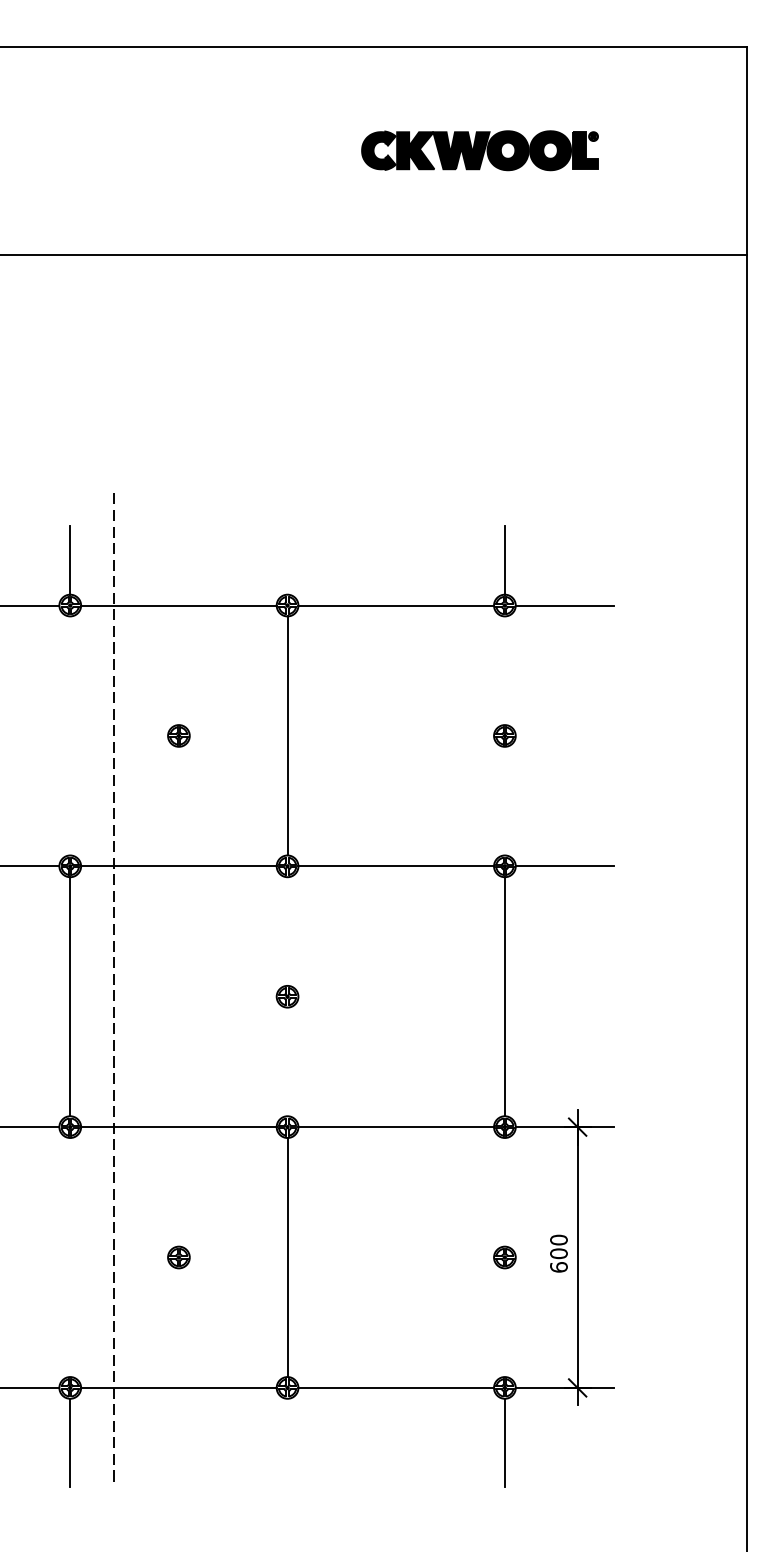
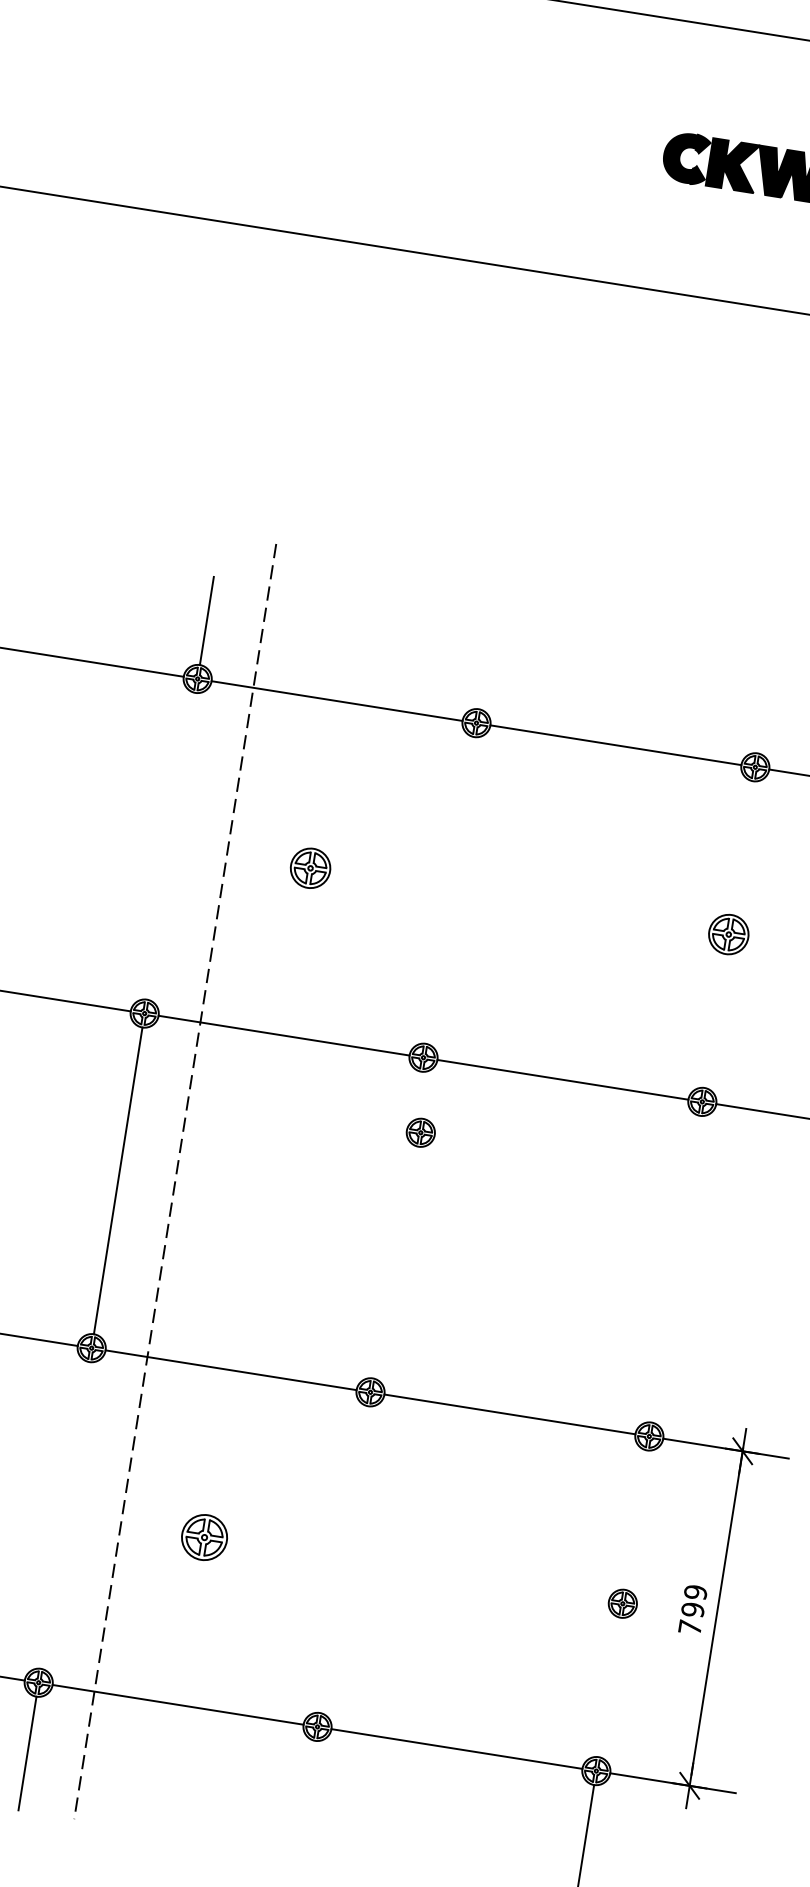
line: (504, 560) -> (763, 709), removed
part: (178, 735) -> (310, 867), size x1.4
line: (287, 735) -> (450, 889), removed
part: (504, 735) -> (728, 933), size x1.4
part: (287, 996) -> (420, 1132), moved
line: (504, 996) -> (675, 1268), removed
text: (558, 1253) -> (692, 1609), 600 -> 799
part: (178, 1257) -> (204, 1537), size x1.6
line: (287, 1257) -> (343, 1559), removed

